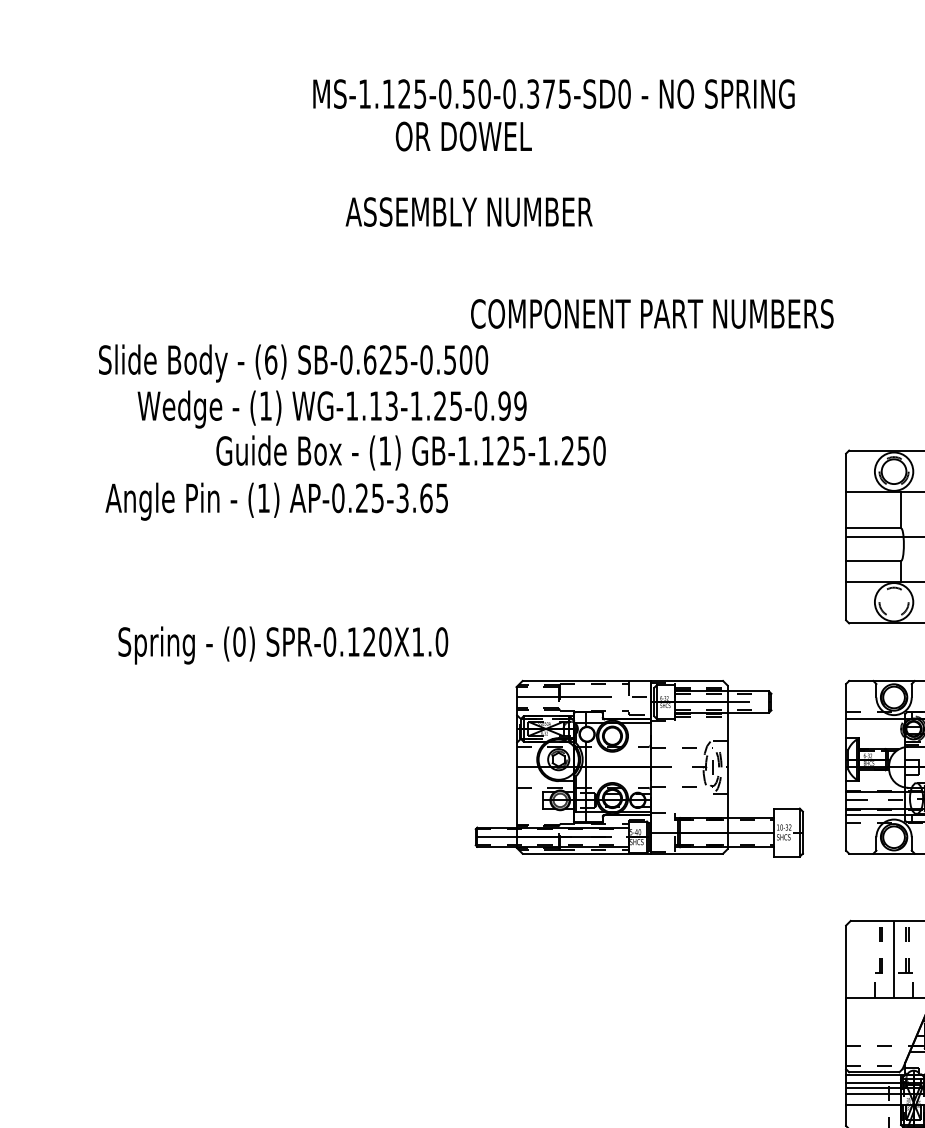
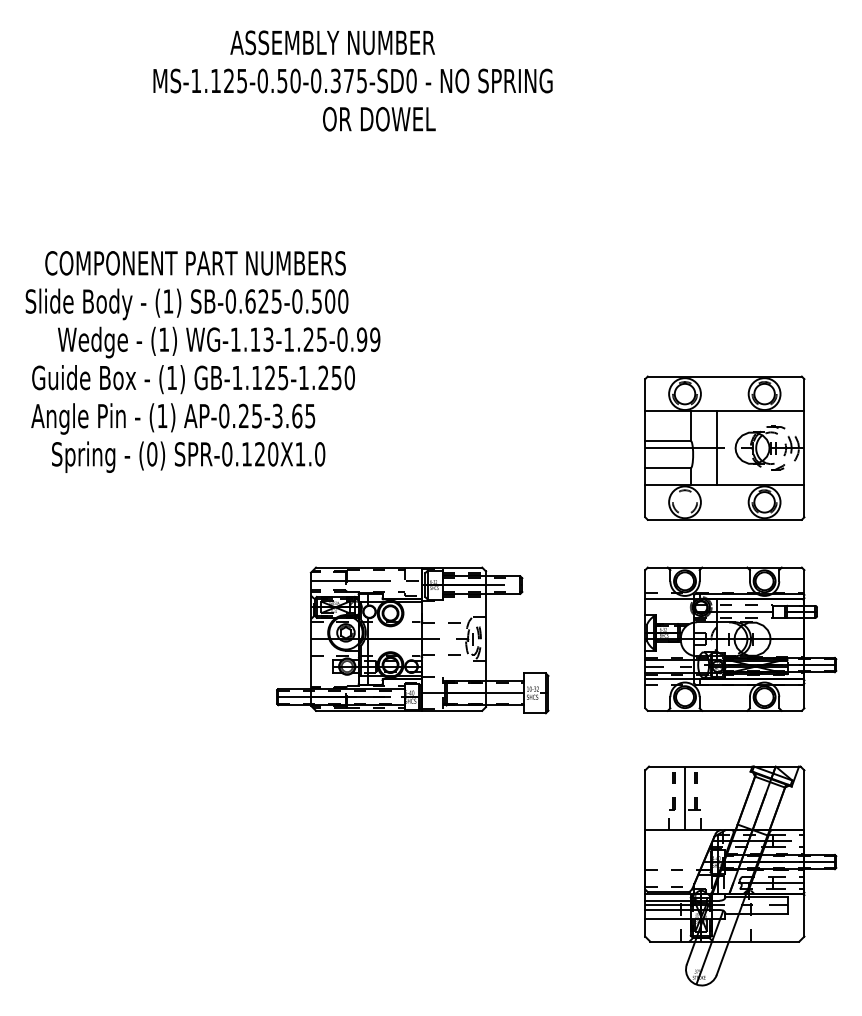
text: (553, 93) -> (352, 80), moved
text: (464, 136) -> (379, 119), moved
text: (468, 211) -> (332, 42), moved
text: (652, 314) -> (195, 263), moved
text: (271, 360) -> (168, 301), (6) -> (1)
text: (411, 452) -> (193, 379), moved
text: (283, 644) -> (188, 456), moved
part: (638, 768) -> (412, 640), moved

